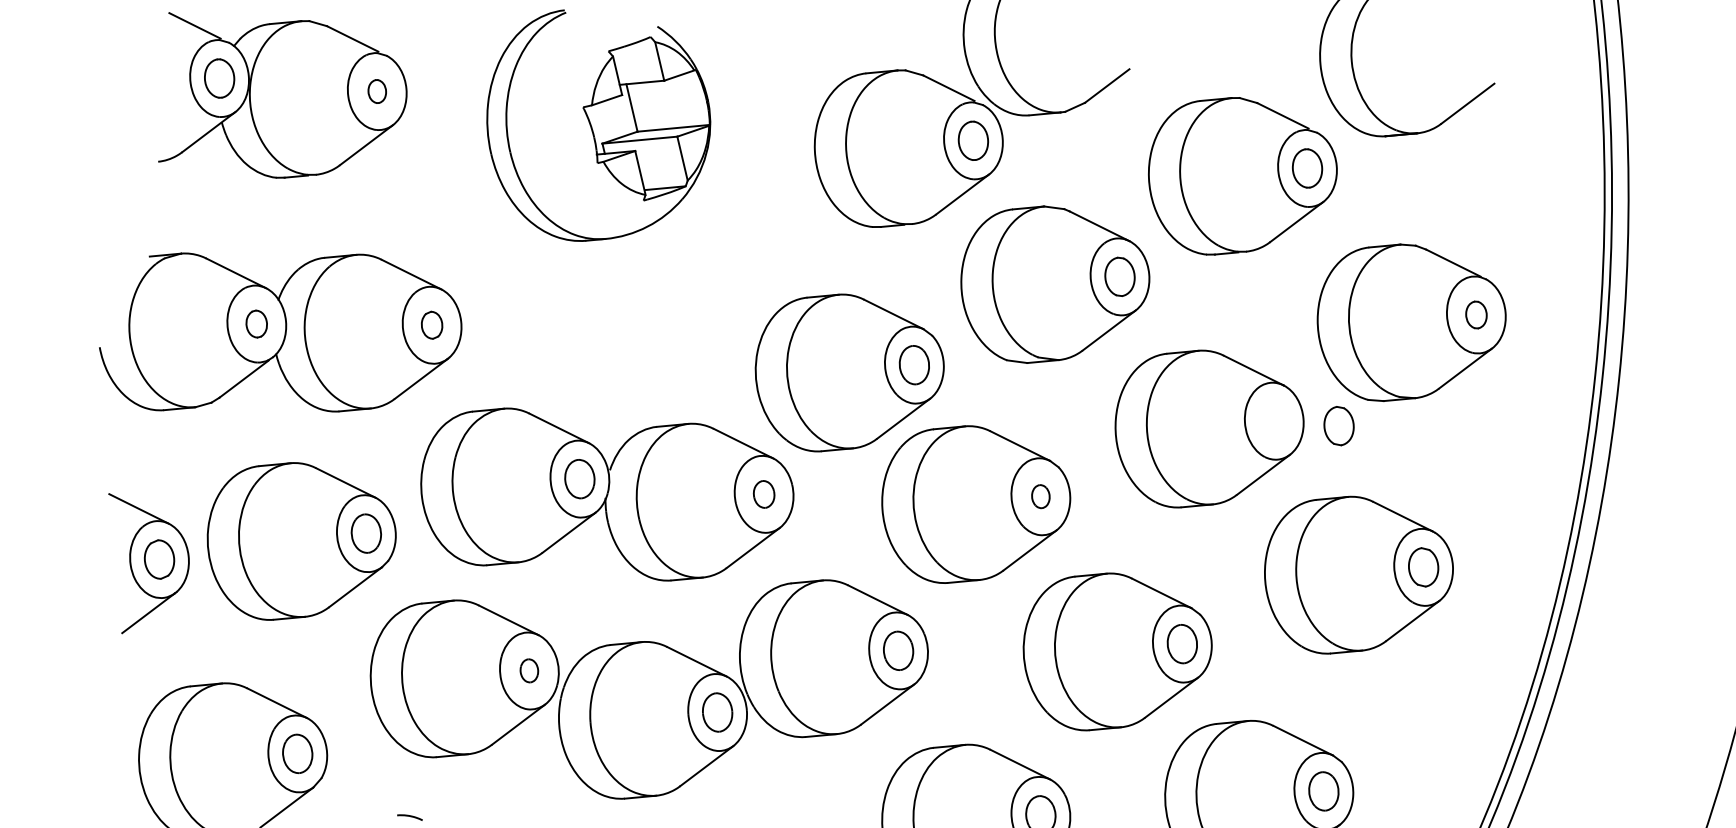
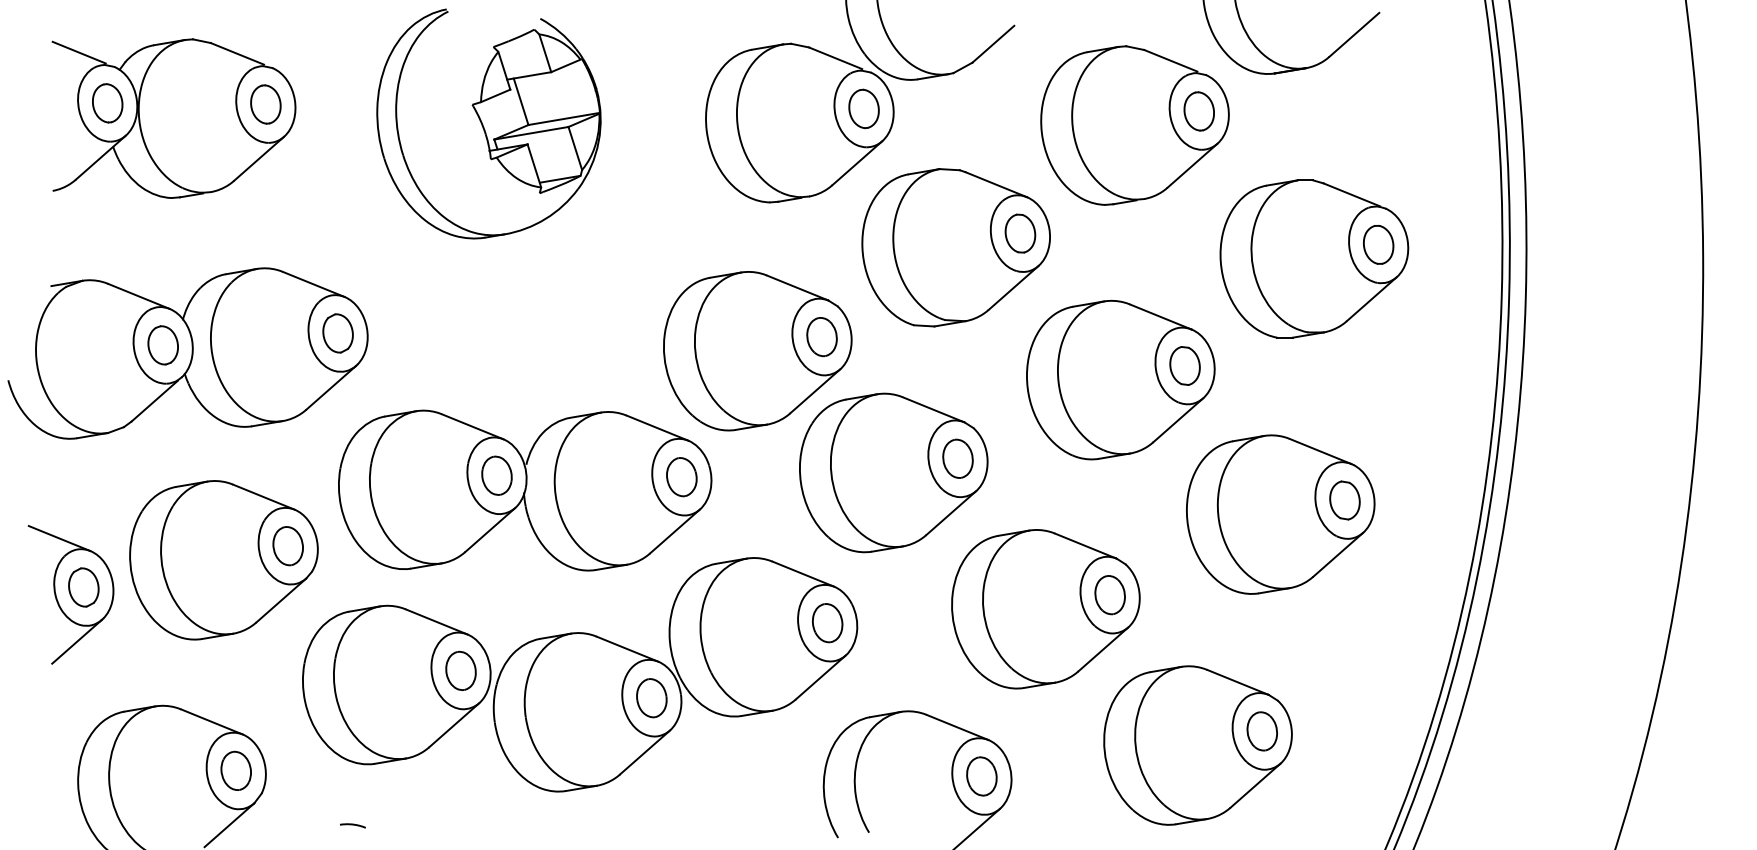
part: (376, 91) -> (265, 104), size x1.67
part: (1476, 314) -> (1378, 244), size x1.43
part: (256, 324) -> (162, 345), size x1.43
part: (431, 325) -> (337, 333), size x1.43
part: (1338, 425) -> (1184, 365), moved
part: (763, 494) -> (681, 477), size x1.43
part: (1040, 496) -> (957, 458), size x1.67
part: (528, 670) -> (460, 670), size x1.67

